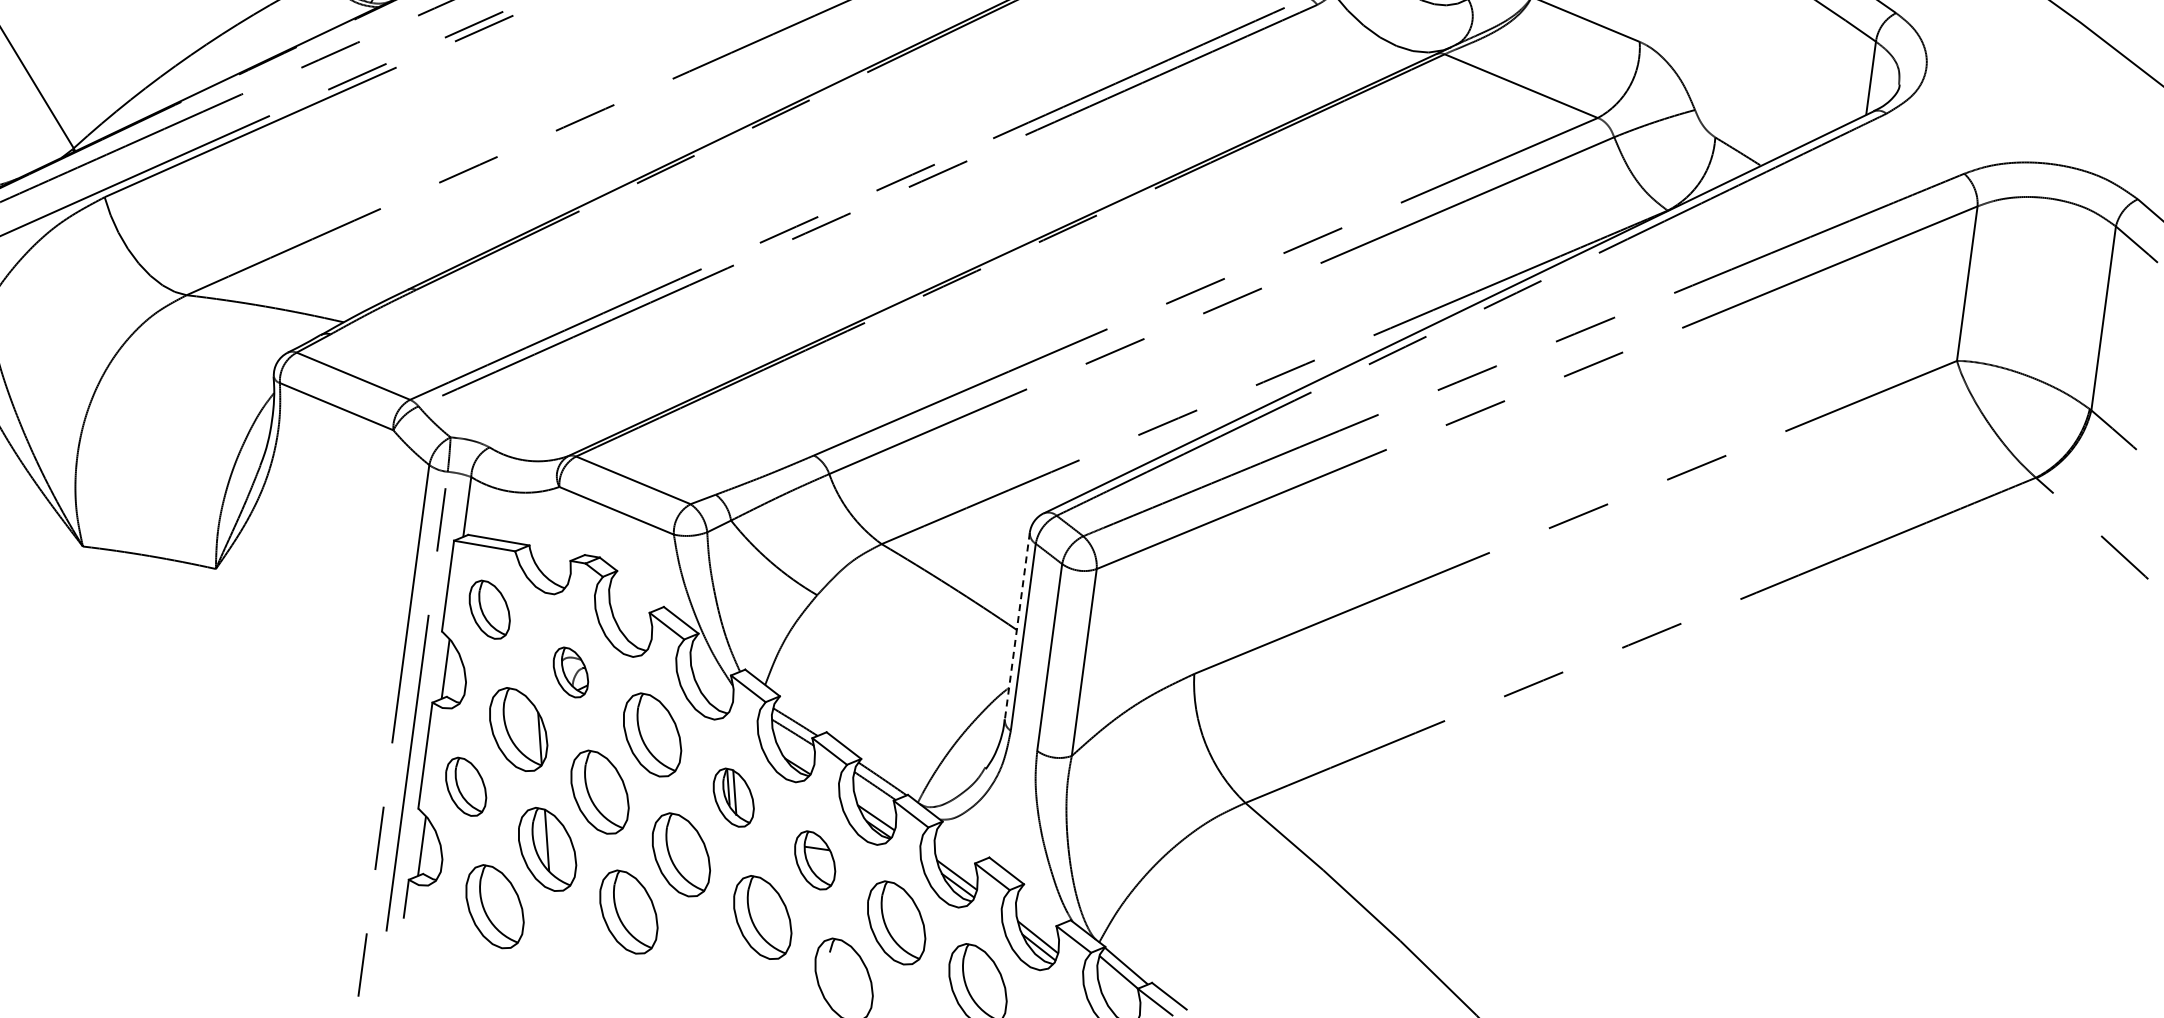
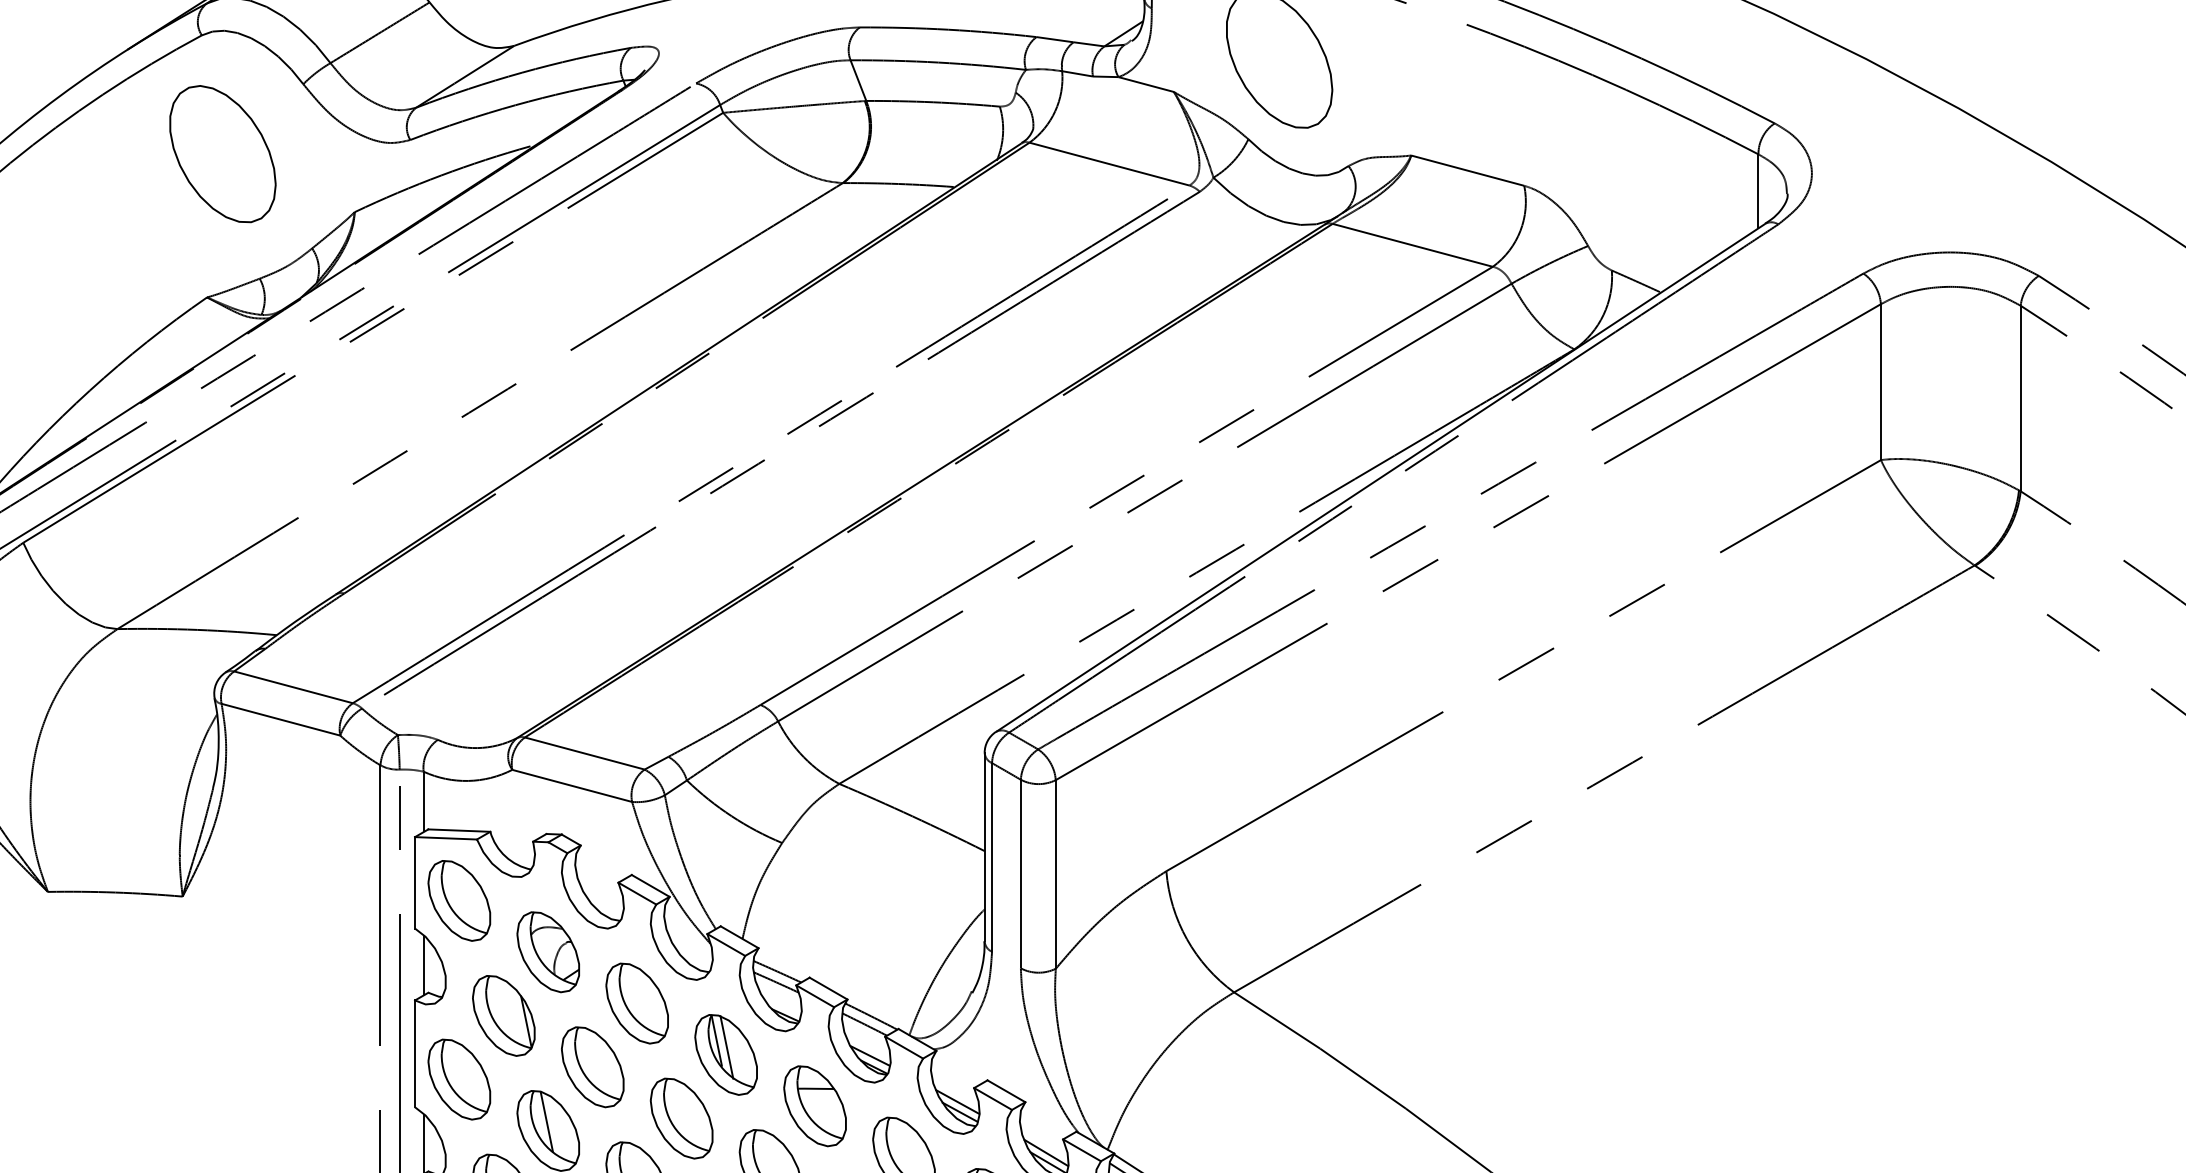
part: (489, 609) -> (459, 900), size x1.43
line: (1017, 626) -> (984, 847), dashed -> solid
part: (570, 672) -> (547, 952), size x1.67
part: (466, 786) -> (459, 1079), size x1.43
part: (733, 797) -> (725, 1054), size x1.43
part: (814, 860) -> (814, 1106), size x1.43

